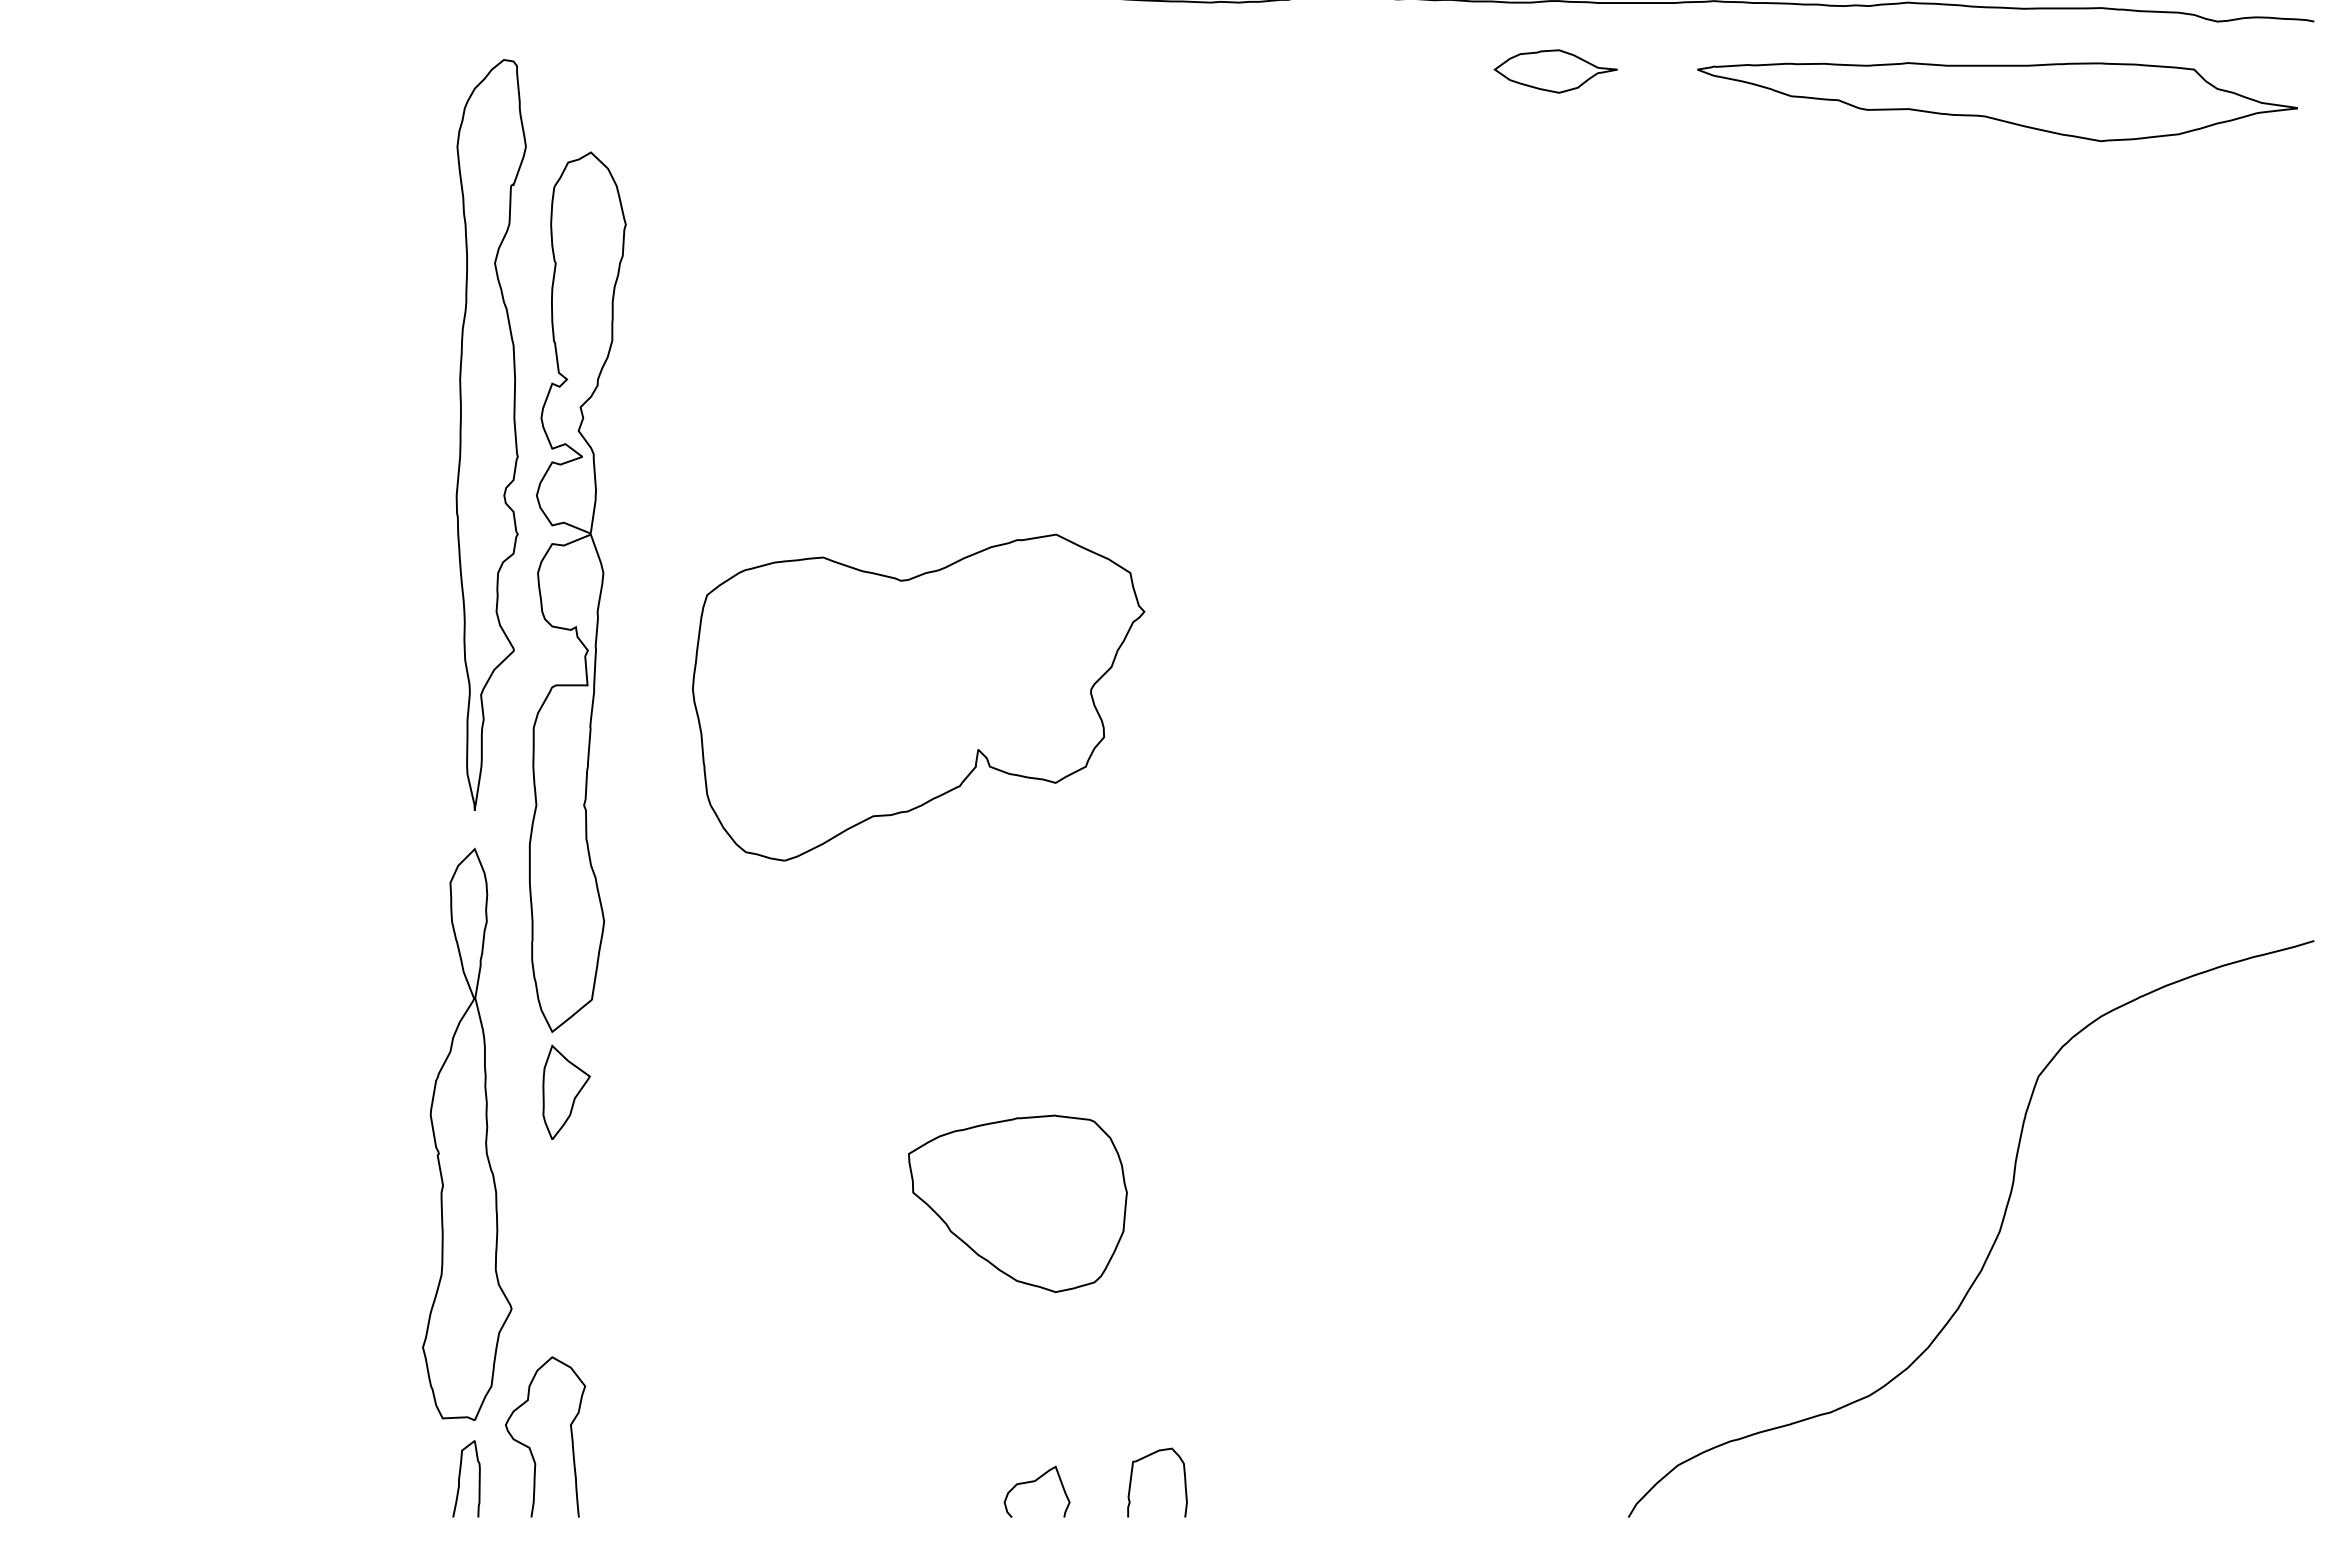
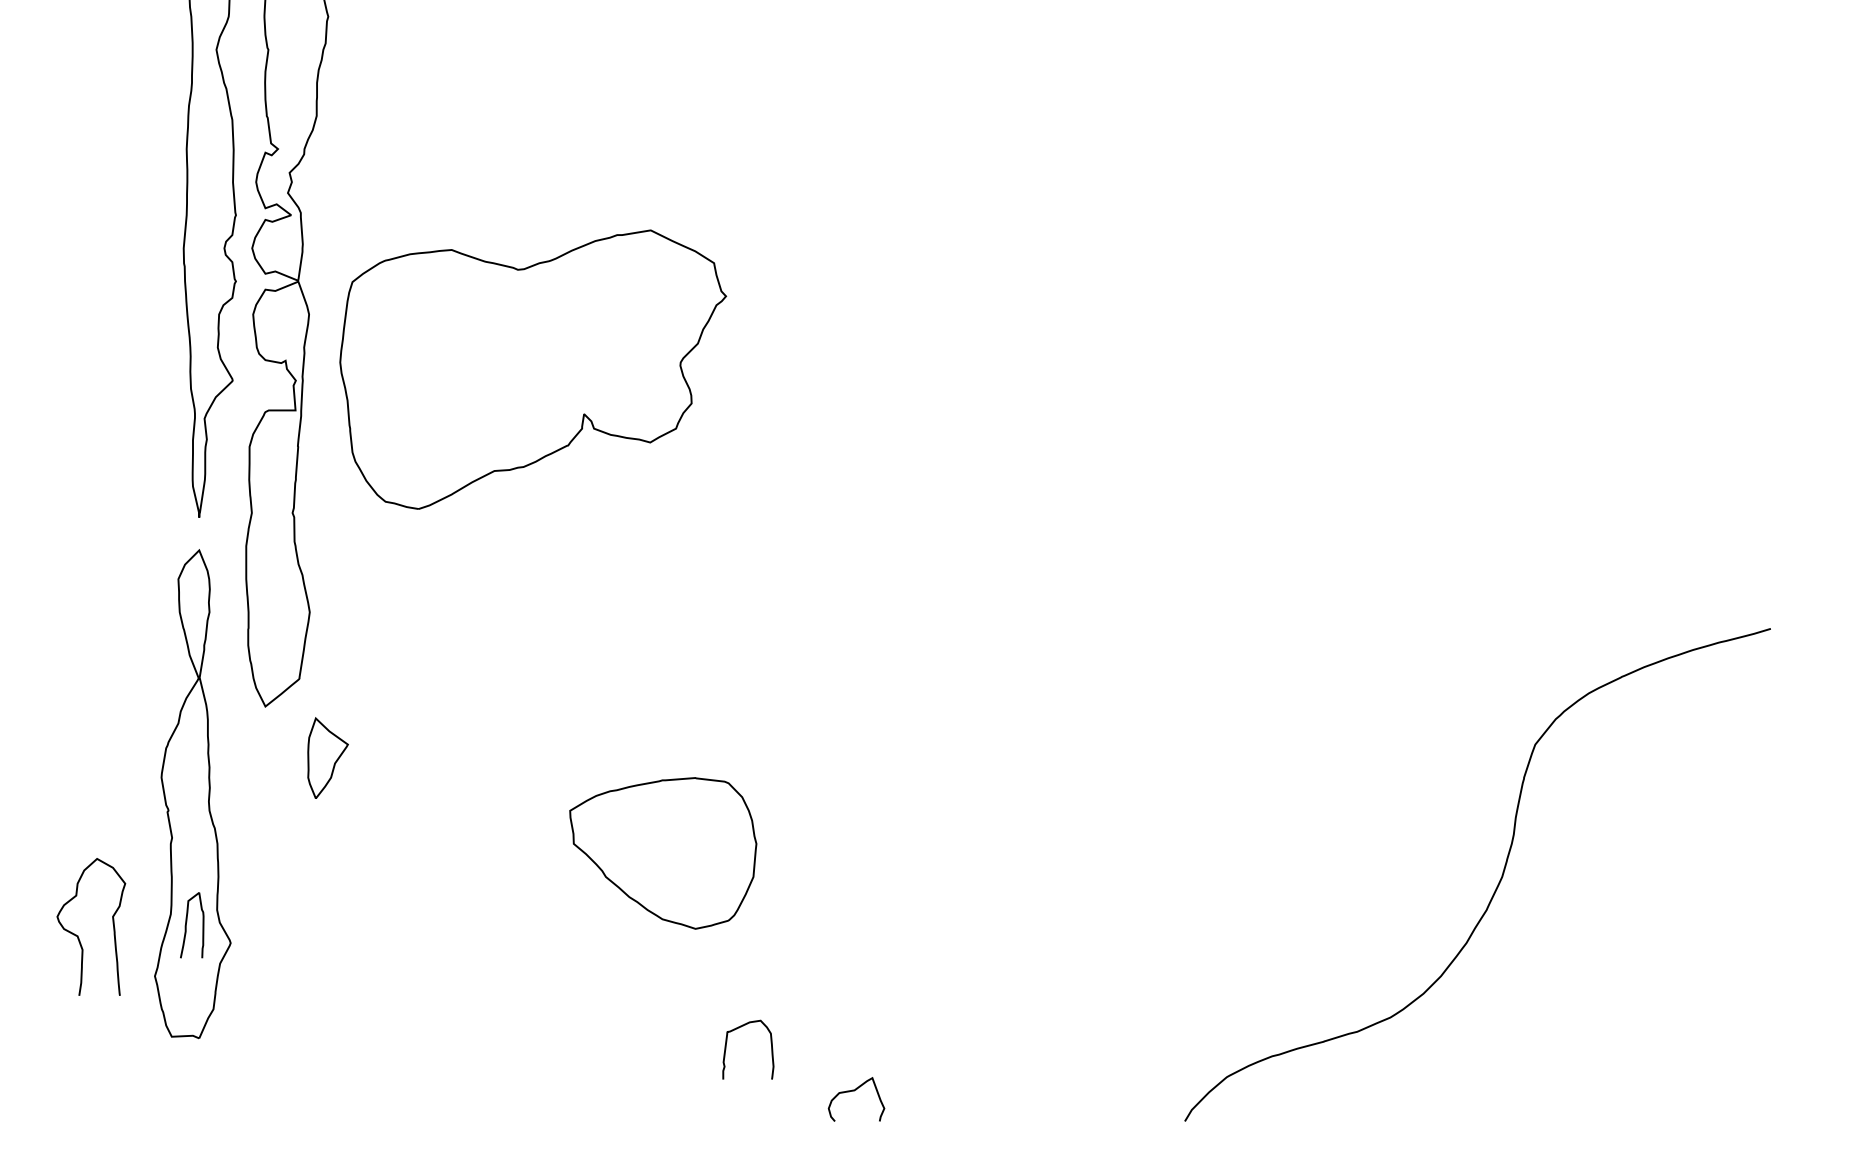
part: (918, 697) -> (533, 369), moved
part: (566, 1091) -> (327, 757), moved
curve: (530, 1447) -> (78, 936), moved
curve: (1132, 1476) -> (726, 1044), moved
curve: (460, 1478) -> (187, 924), moved
curve: (1034, 1482) -> (854, 1091), moved

